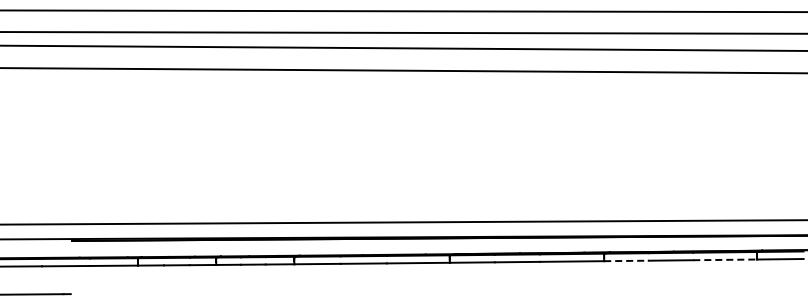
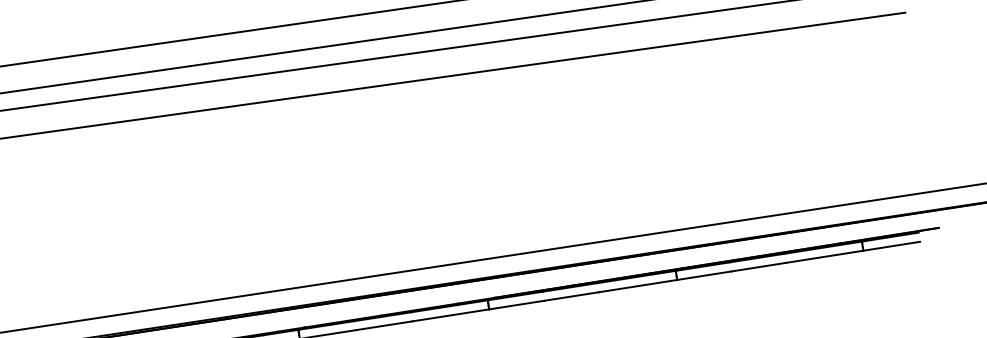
line: (725, 259) -> (824, 256), dashed -> solid
line: (626, 260) -> (704, 275), dashed -> solid

